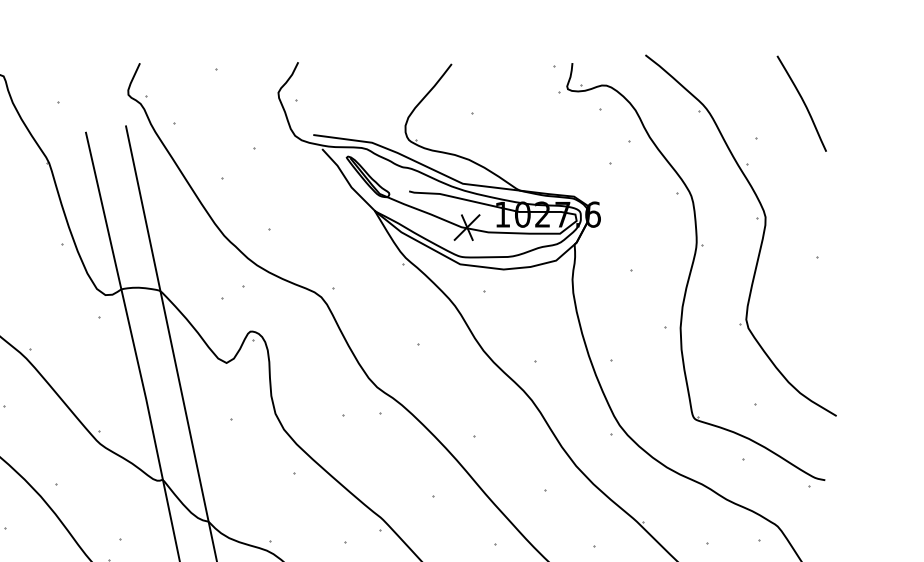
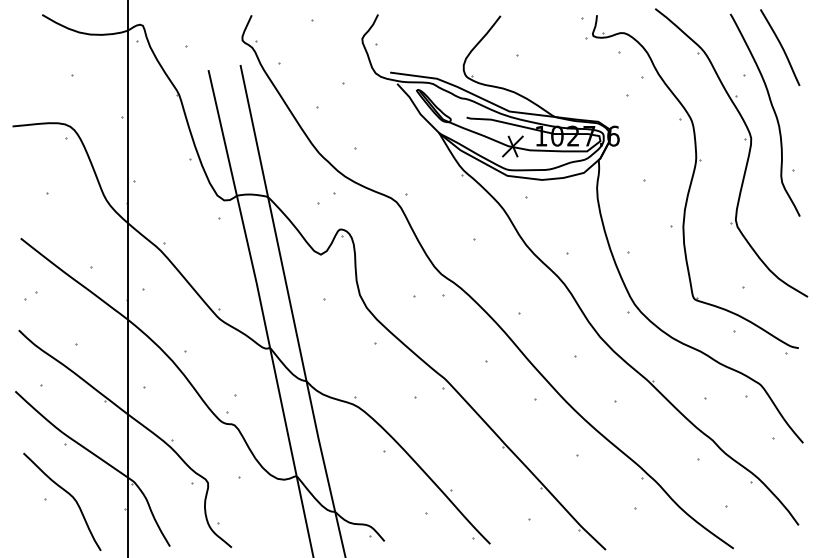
curve: (792, 181) -> (772, 109), added

